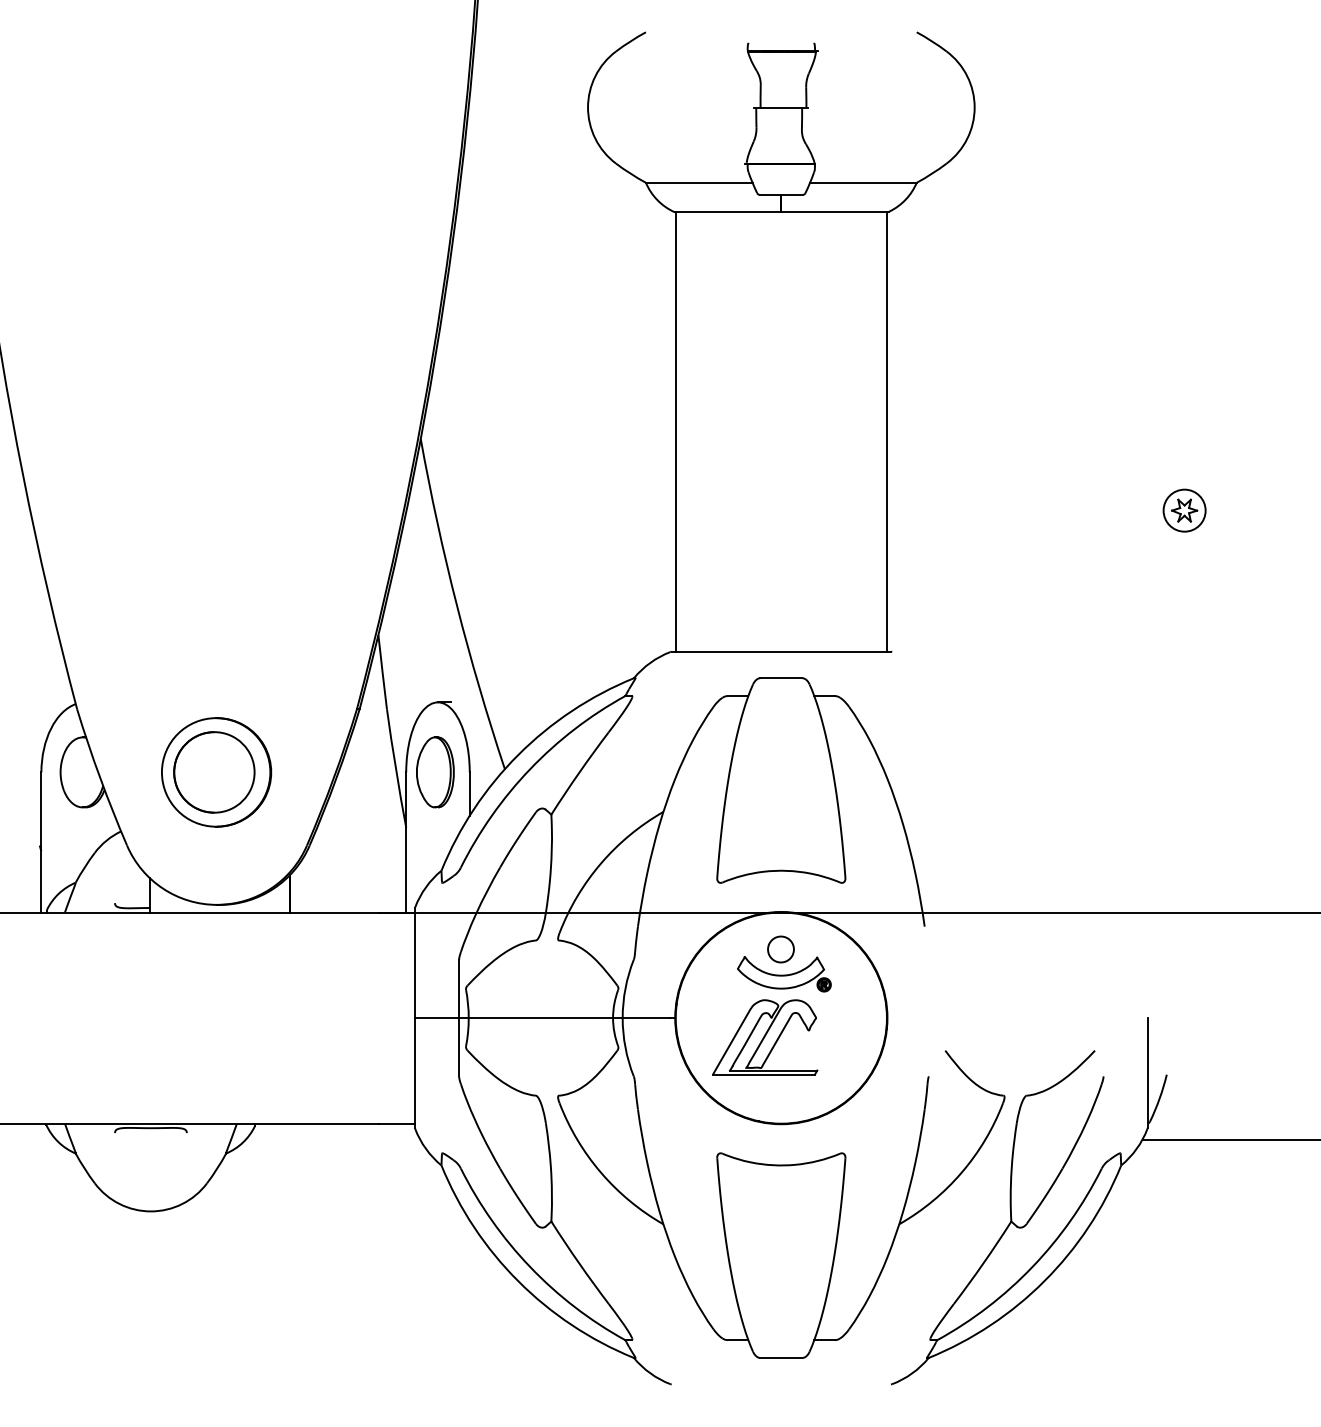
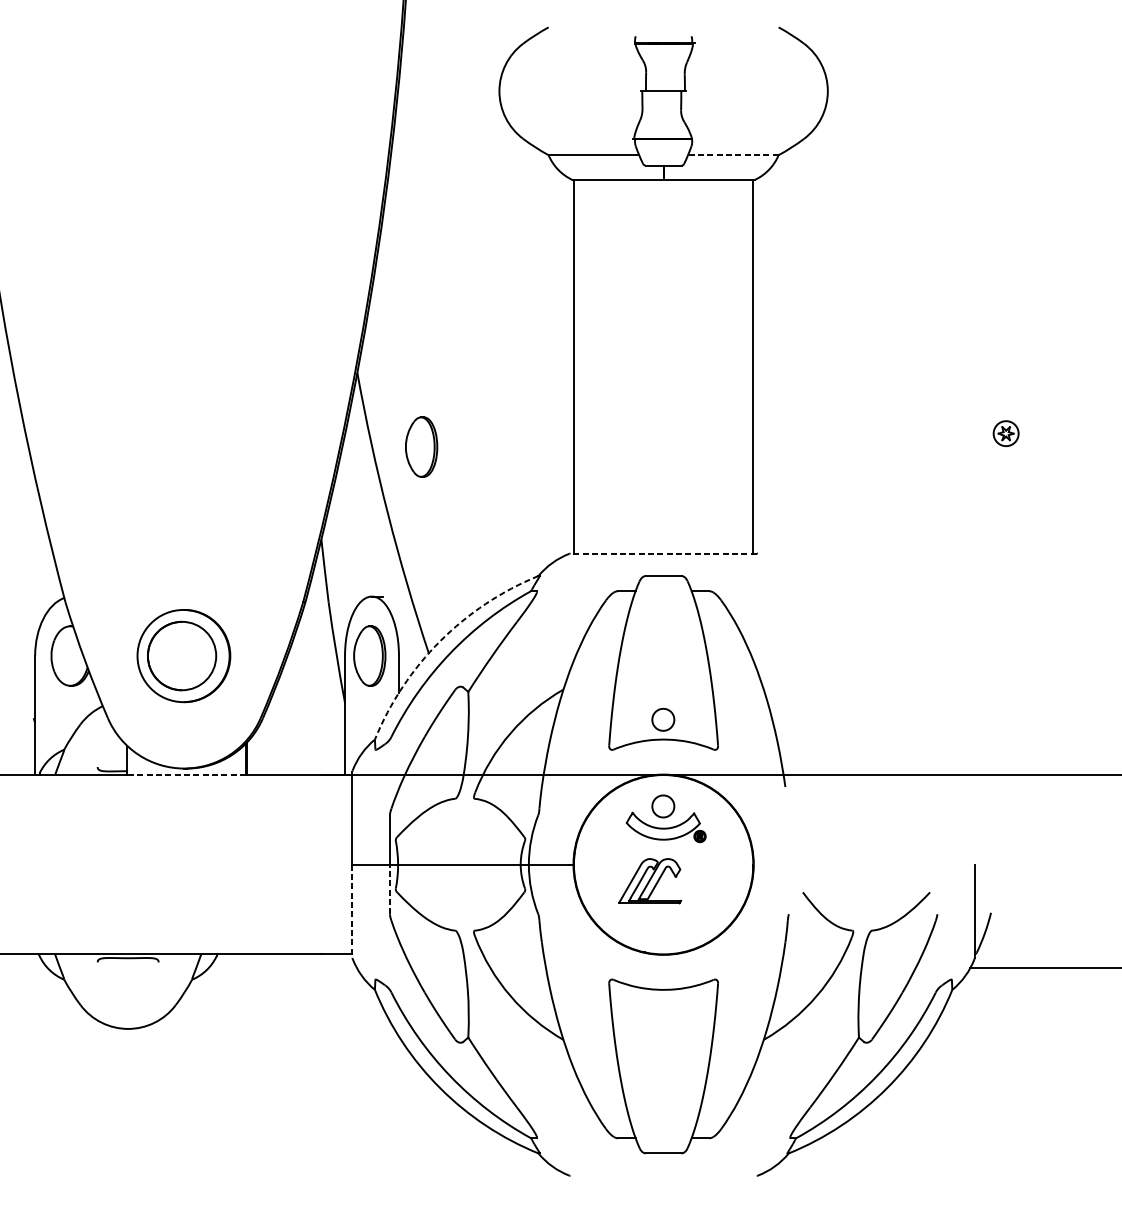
line: (862, 182) -> (732, 154), solid -> dashed
part: (1184, 510) -> (1006, 433), size x0.7
part: (496, 526) -> (421, 447), added
line: (781, 651) -> (663, 553), solid -> dashed
arc: (518, 755) -> (440, 641), solid -> dashed
part: (780, 847) -> (662, 719), added
line: (219, 912) -> (186, 775), solid -> dashed
part: (765, 1037) -> (650, 881), size x0.7
line: (459, 1046) -> (390, 888), solid -> dashed
line: (415, 1072) -> (352, 910), solid -> dashed

